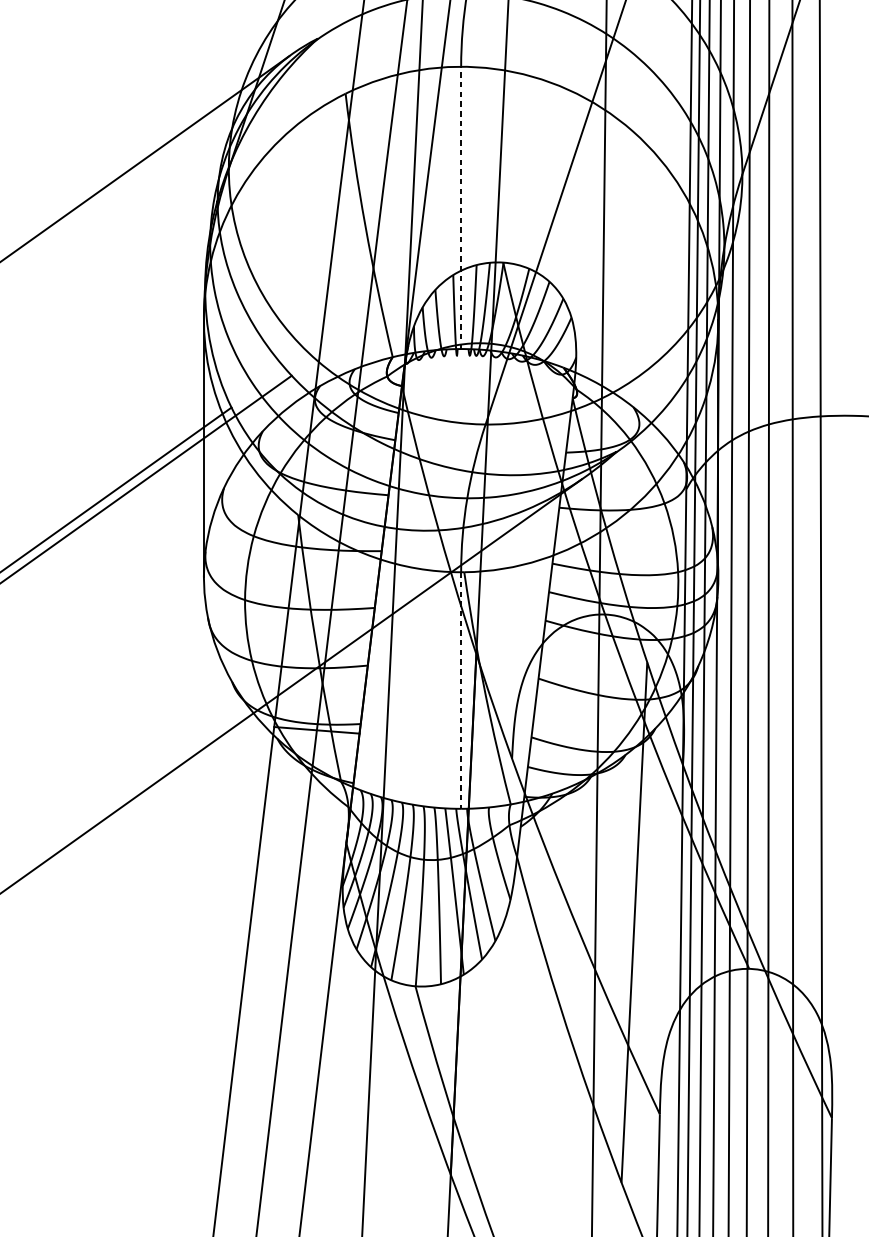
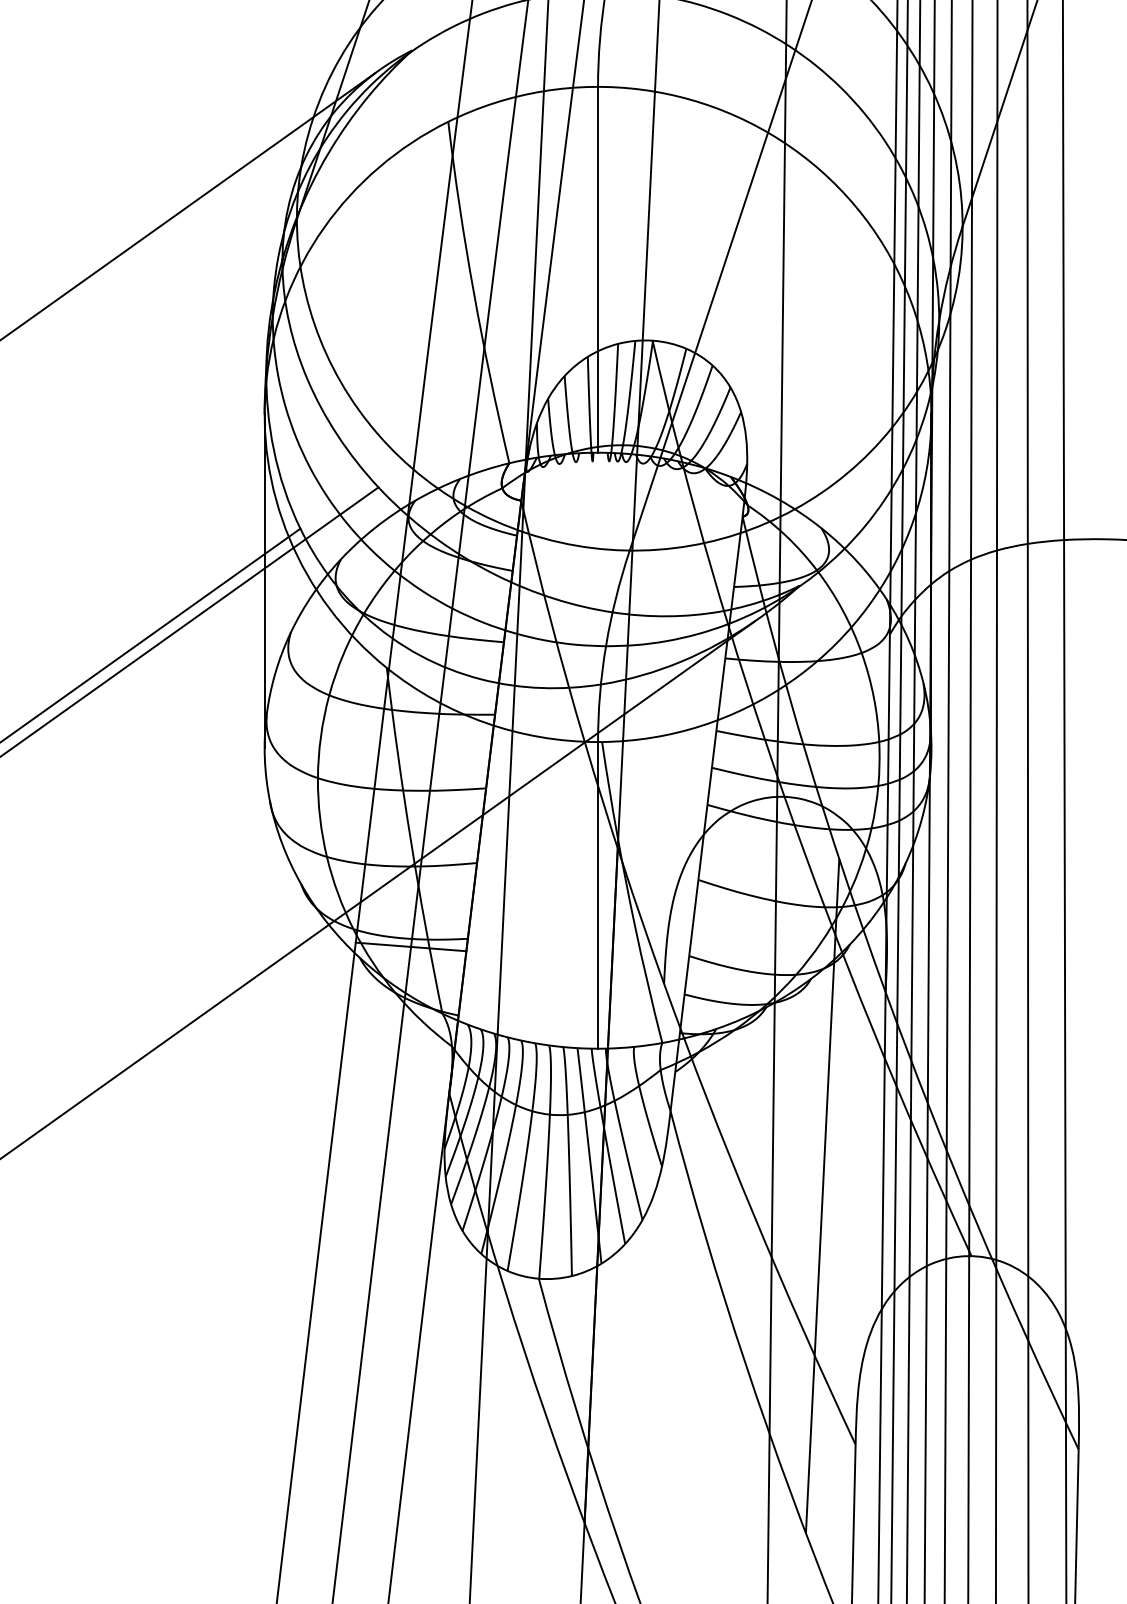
line: (461, 207) -> (598, 269), dashed -> solid
line: (461, 690) -> (598, 895), dashed -> solid

